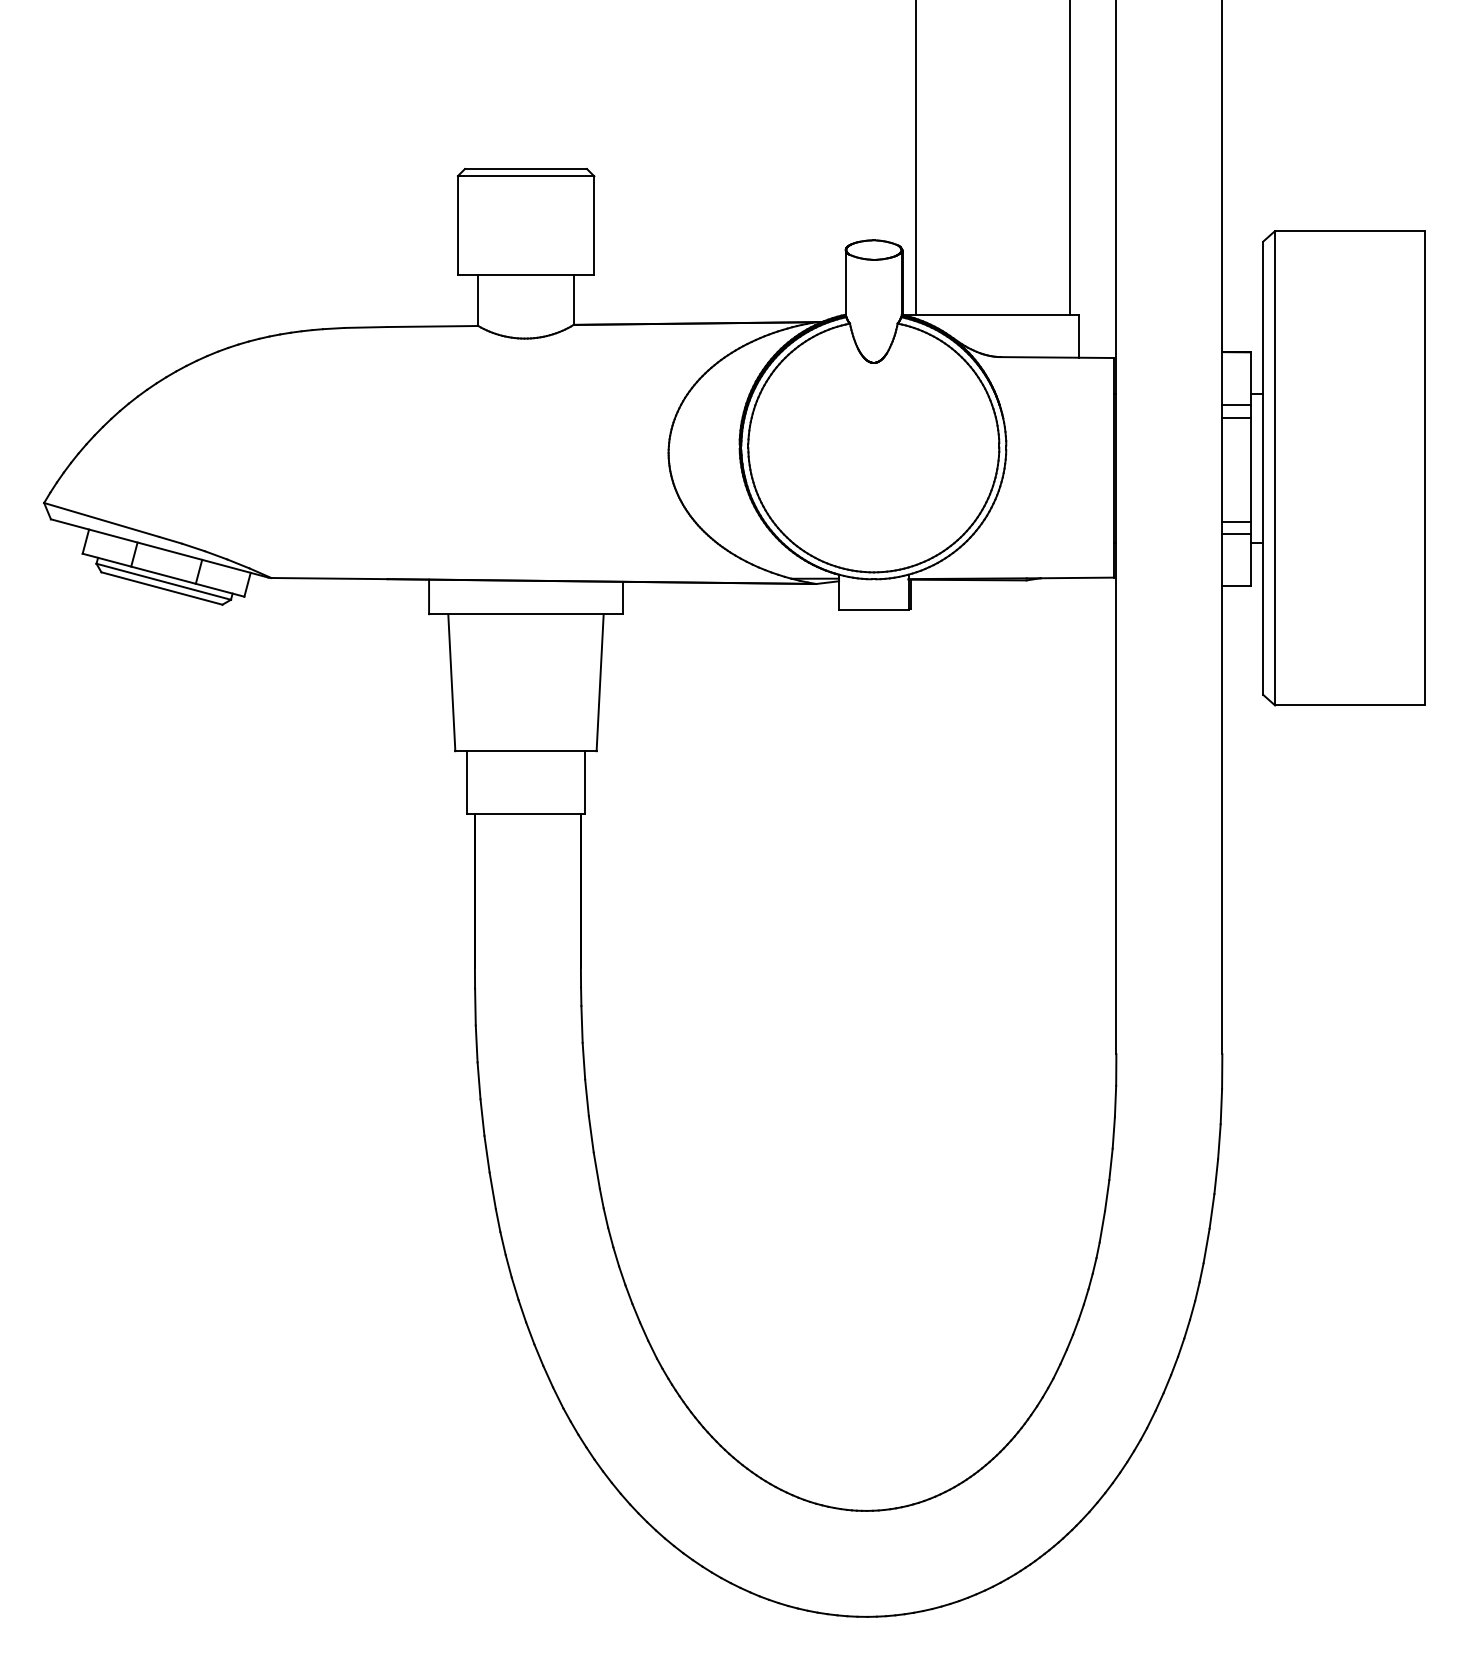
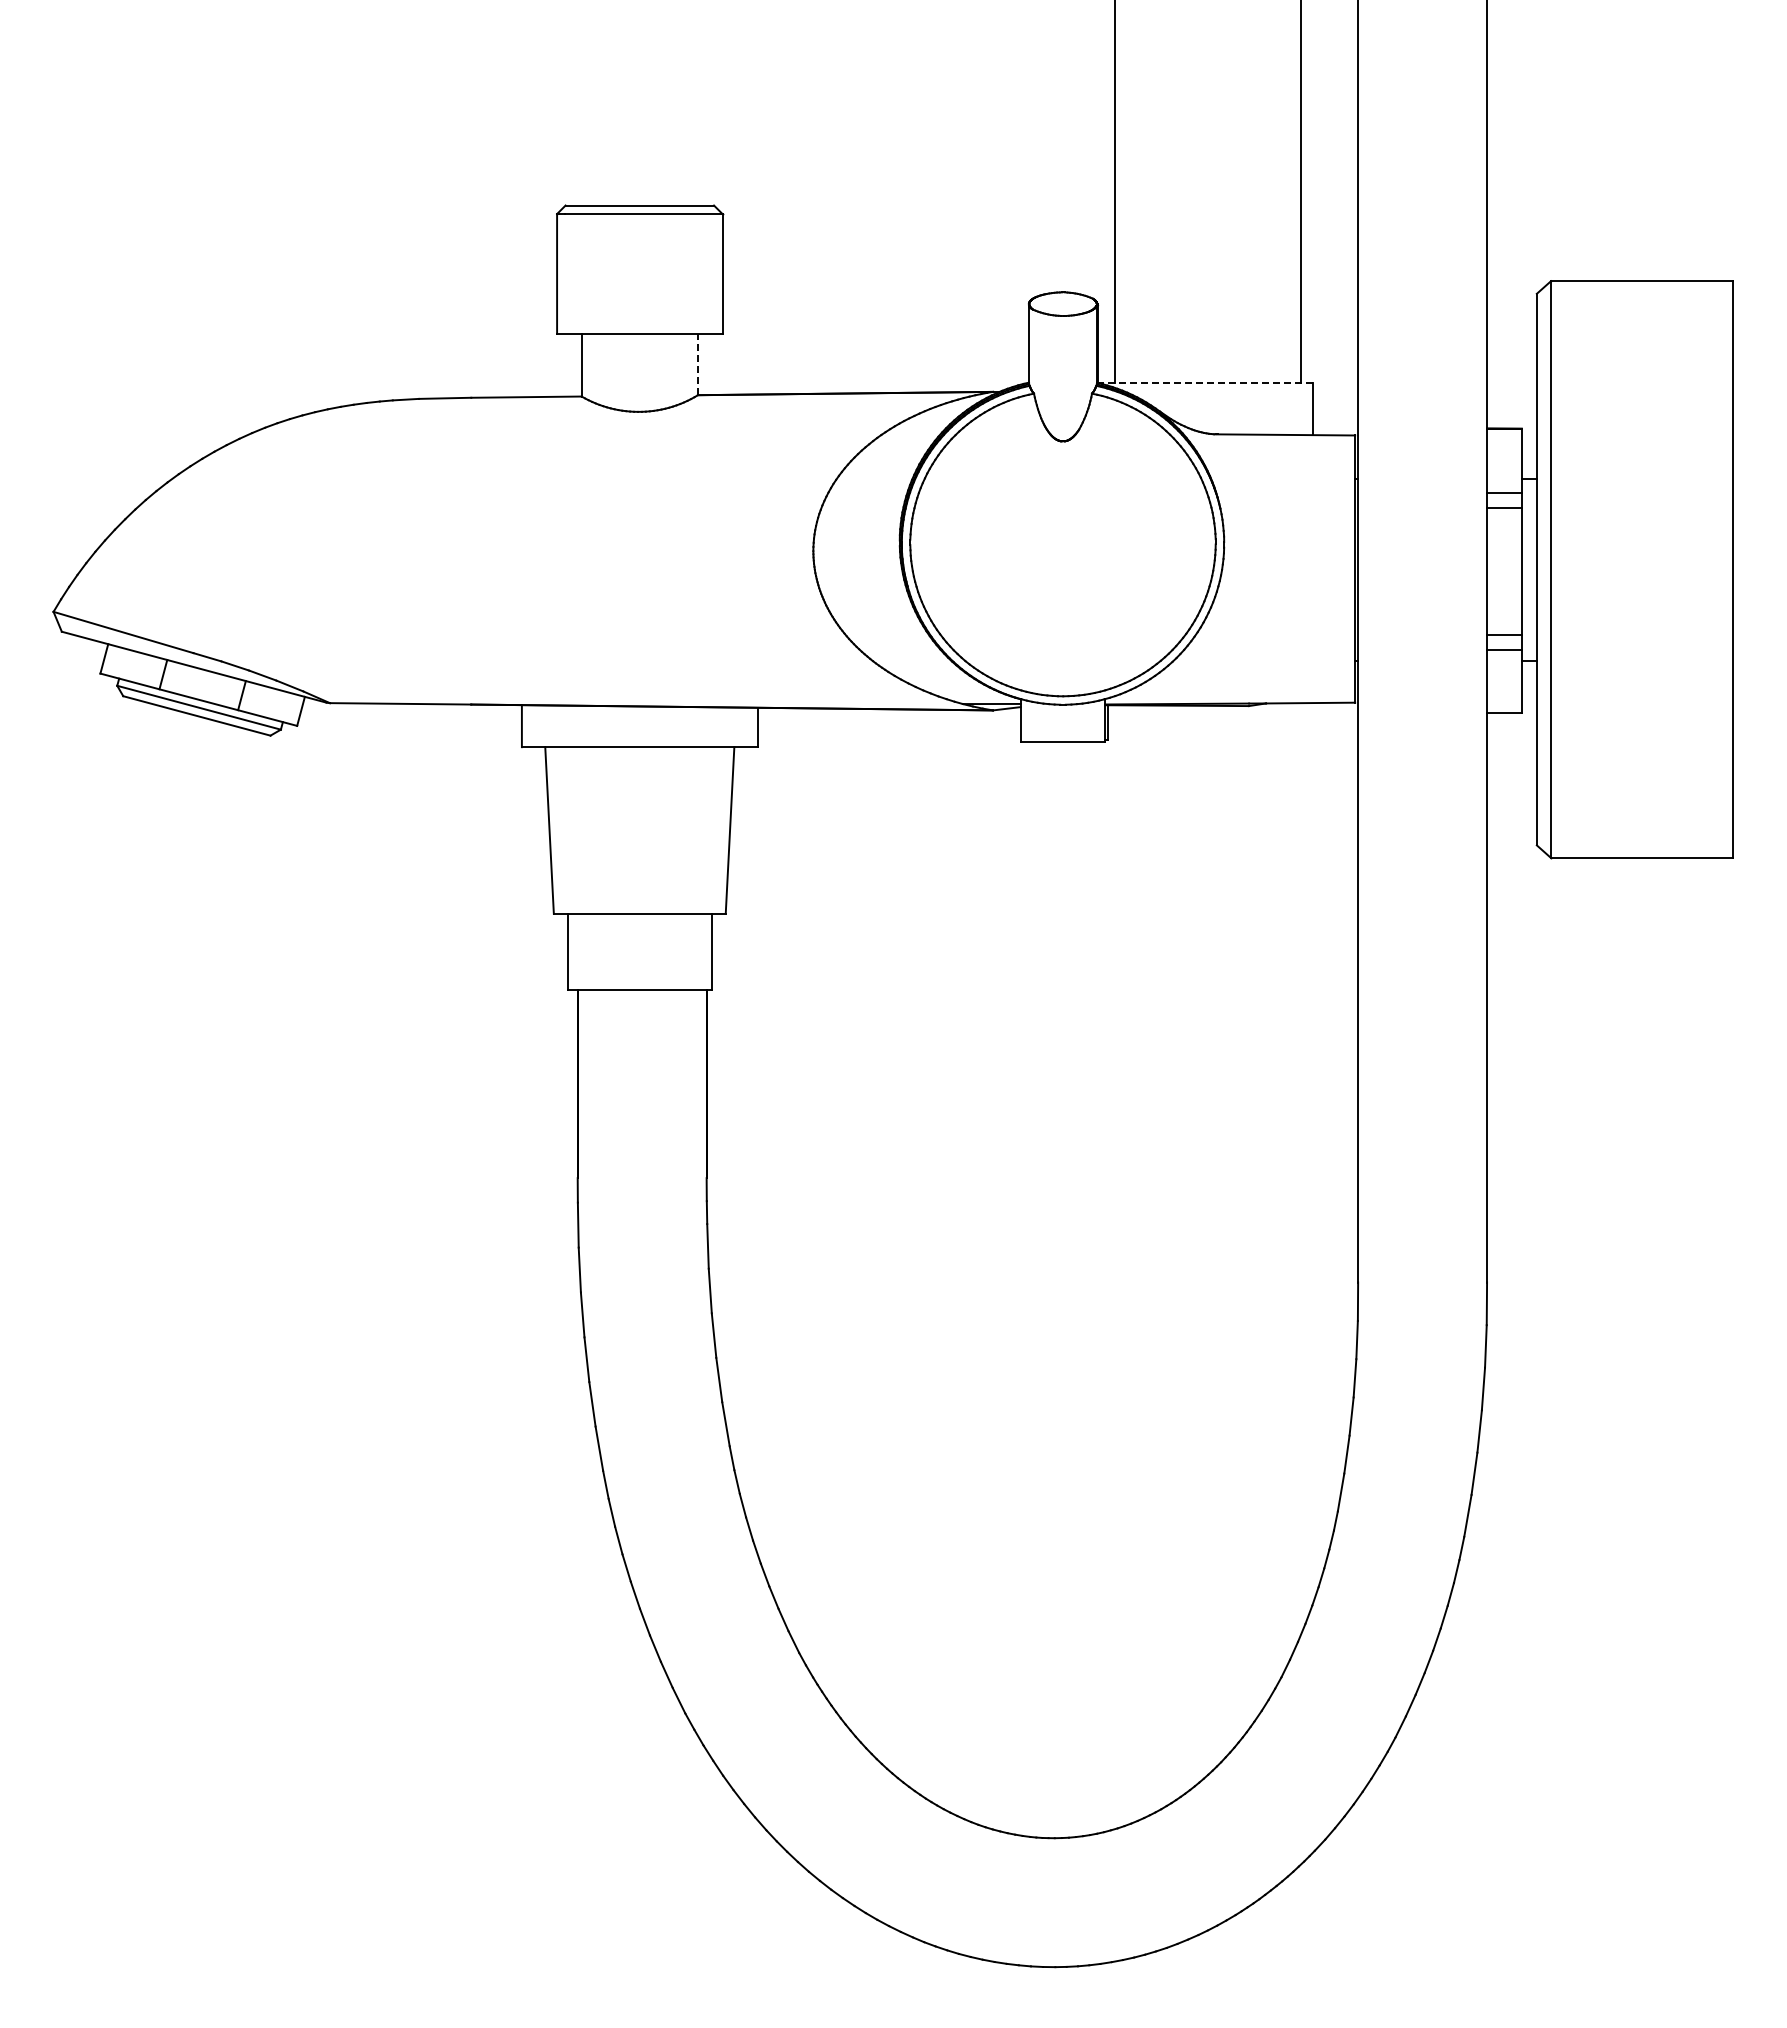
line: (573, 299) -> (697, 364), solid -> dashed
line: (990, 314) -> (1204, 382), solid -> dashed

